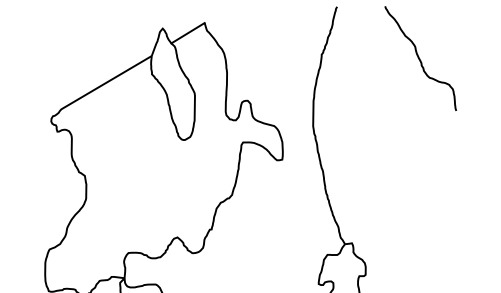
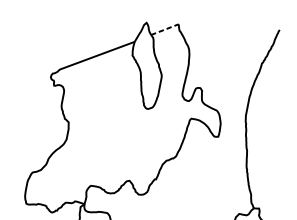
line: (188, 33) -> (165, 29), solid -> dashed

